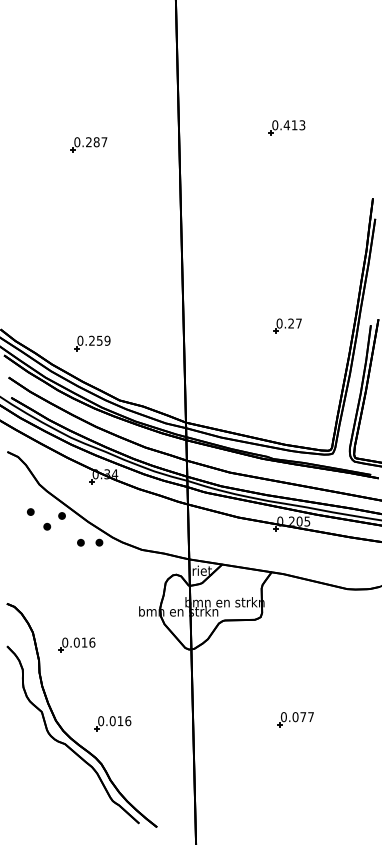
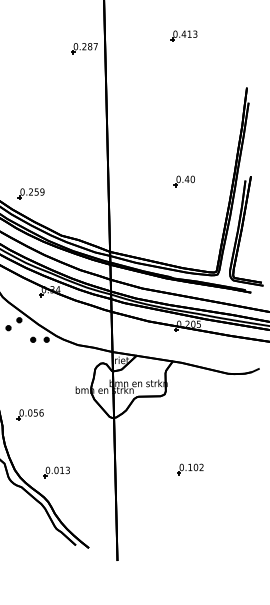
part: (88, 144) -> (84, 48), moved
text: (294, 323) -> (189, 179), 0.27 -> 0.40
part: (92, 343) -> (31, 193), moved
text: (84, 642) -> (35, 412), 0.016 -> 0.056
text: (302, 717) -> (195, 467), 0.077 -> 0.102
text: (128, 721) -> (68, 470), 0.016 -> 0.013

